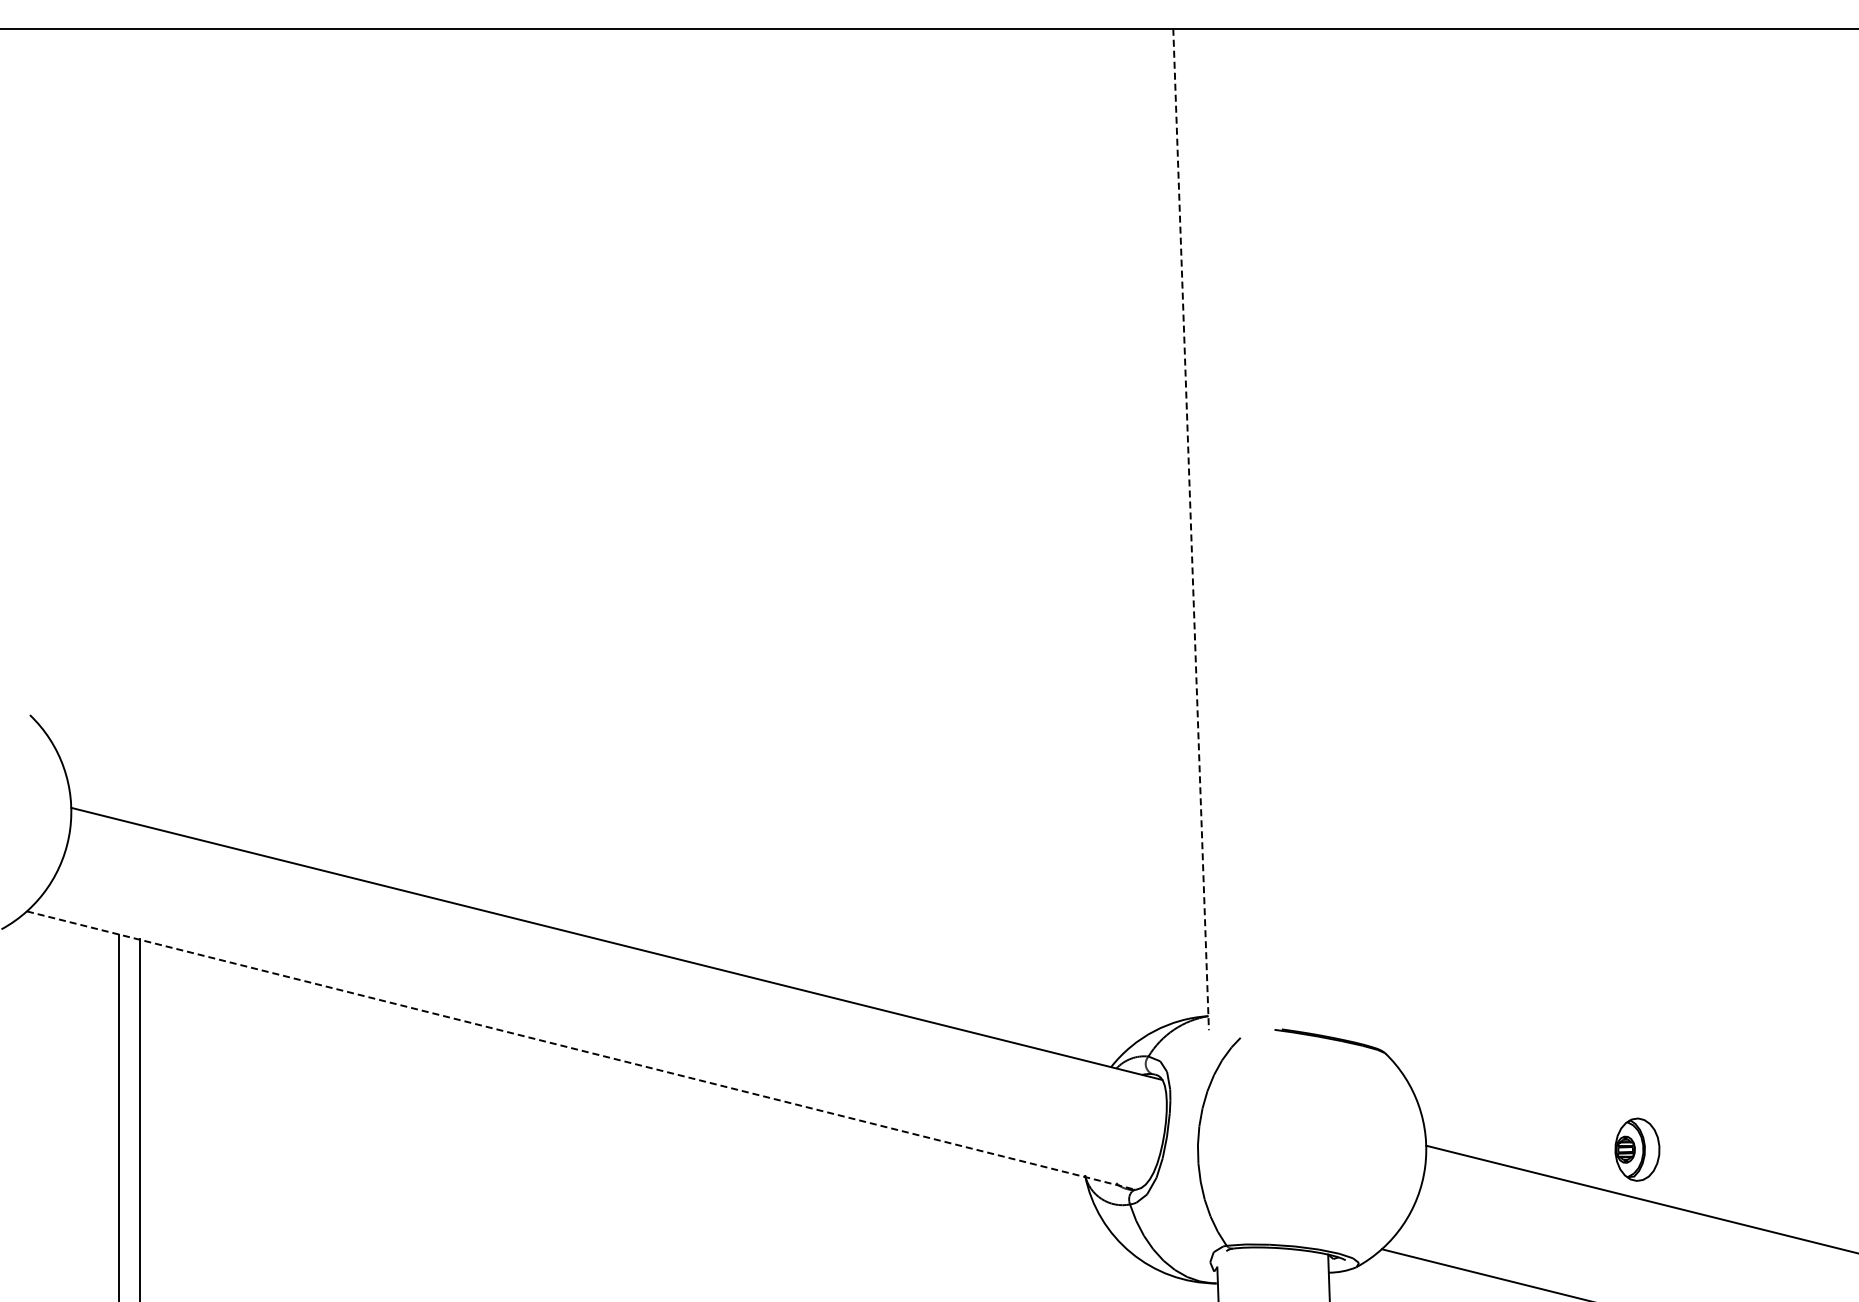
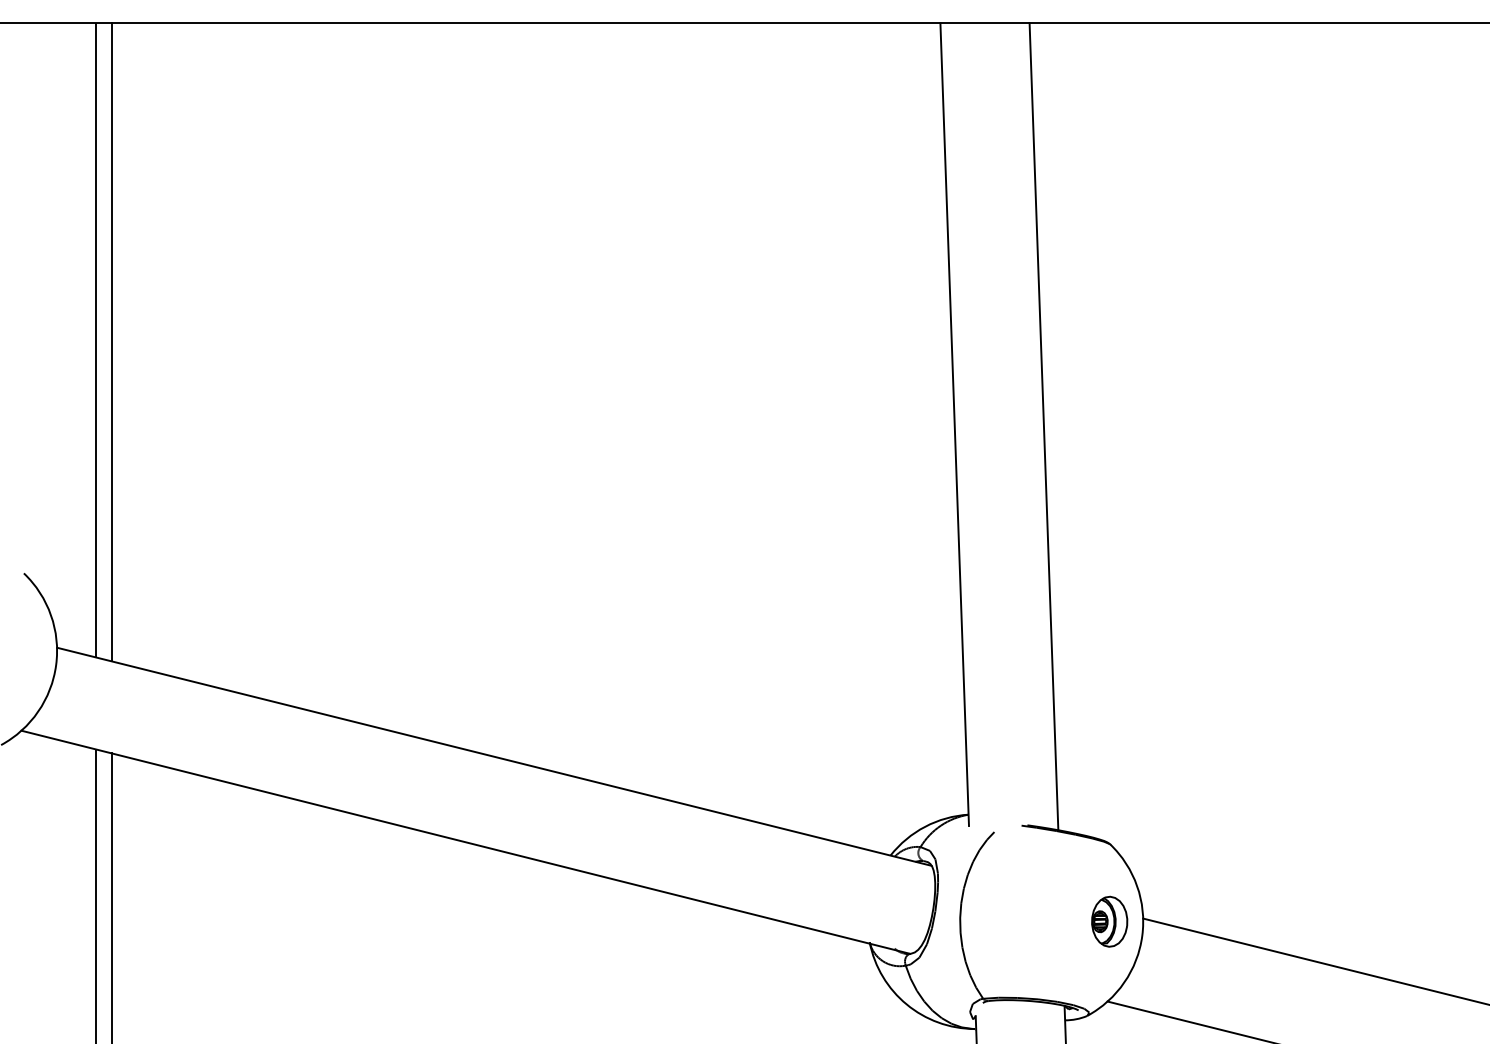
line: (119, 423) -> (95, 339), added
line: (139, 426) -> (111, 342), added
line: (1191, 530) -> (955, 425), dashed -> solid
line: (1302, 531) -> (1043, 426), added
line: (581, 1050) -> (466, 842), dashed -> solid
part: (1637, 1149) -> (1109, 921), moved

